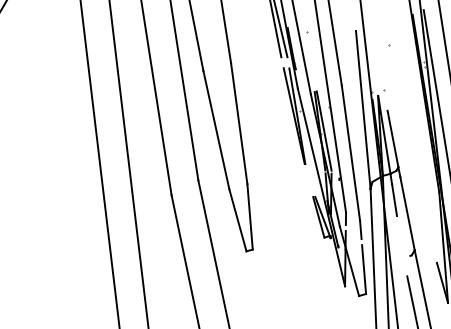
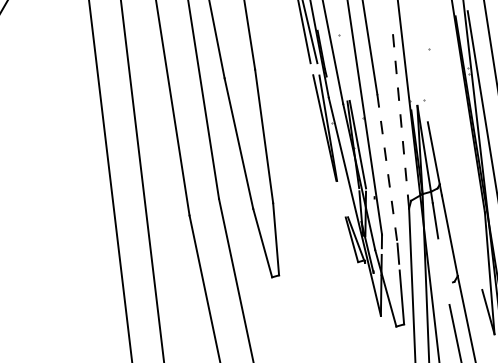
line: (363, 109) -> (401, 120), solid -> dashed
line: (351, 153) -> (388, 169), solid -> dashed

